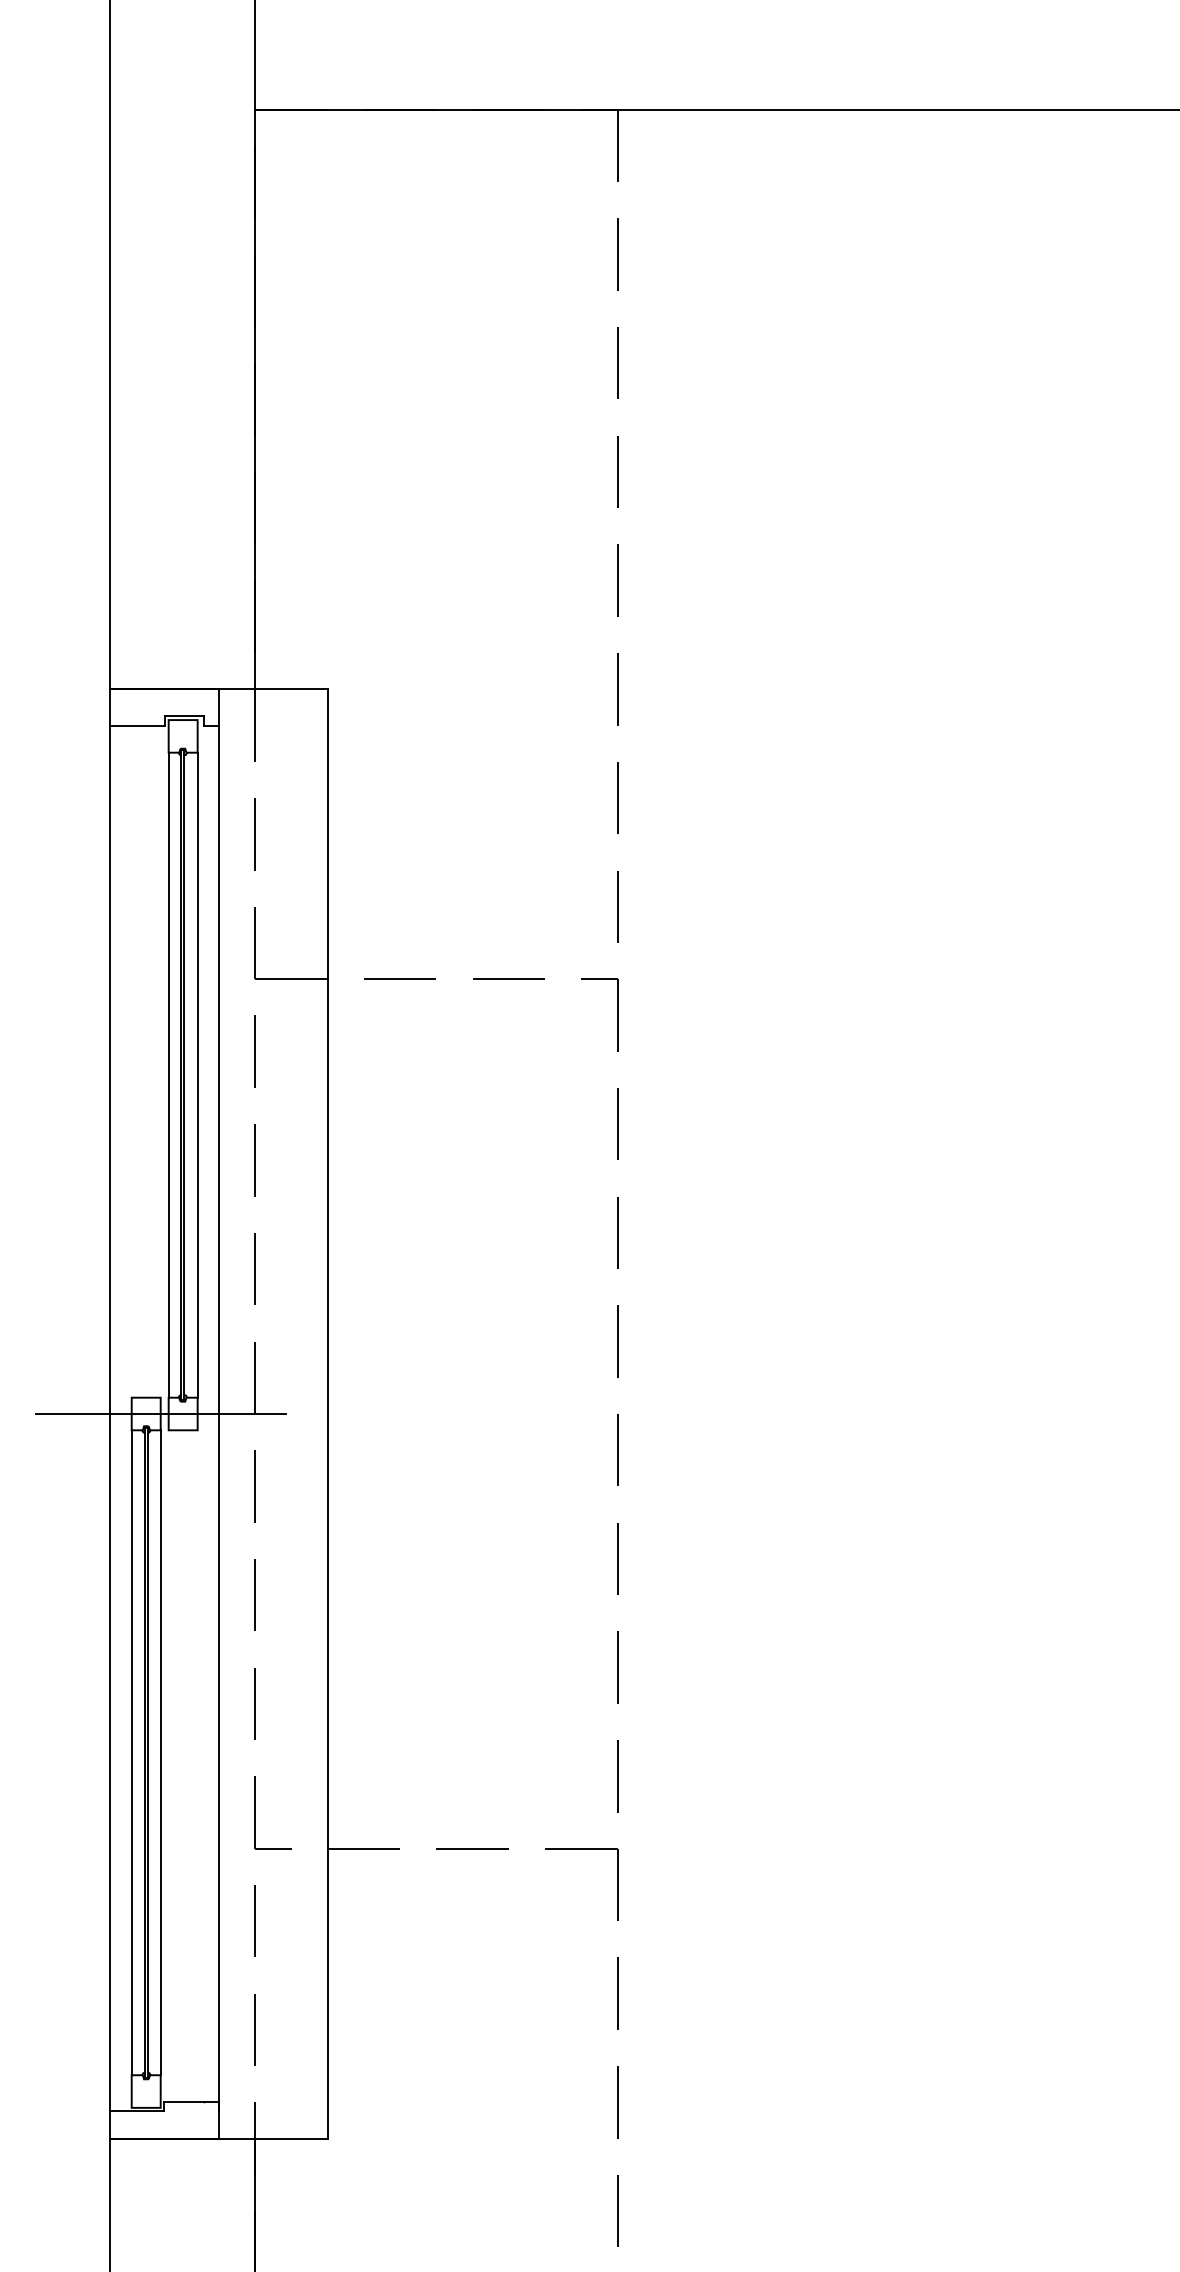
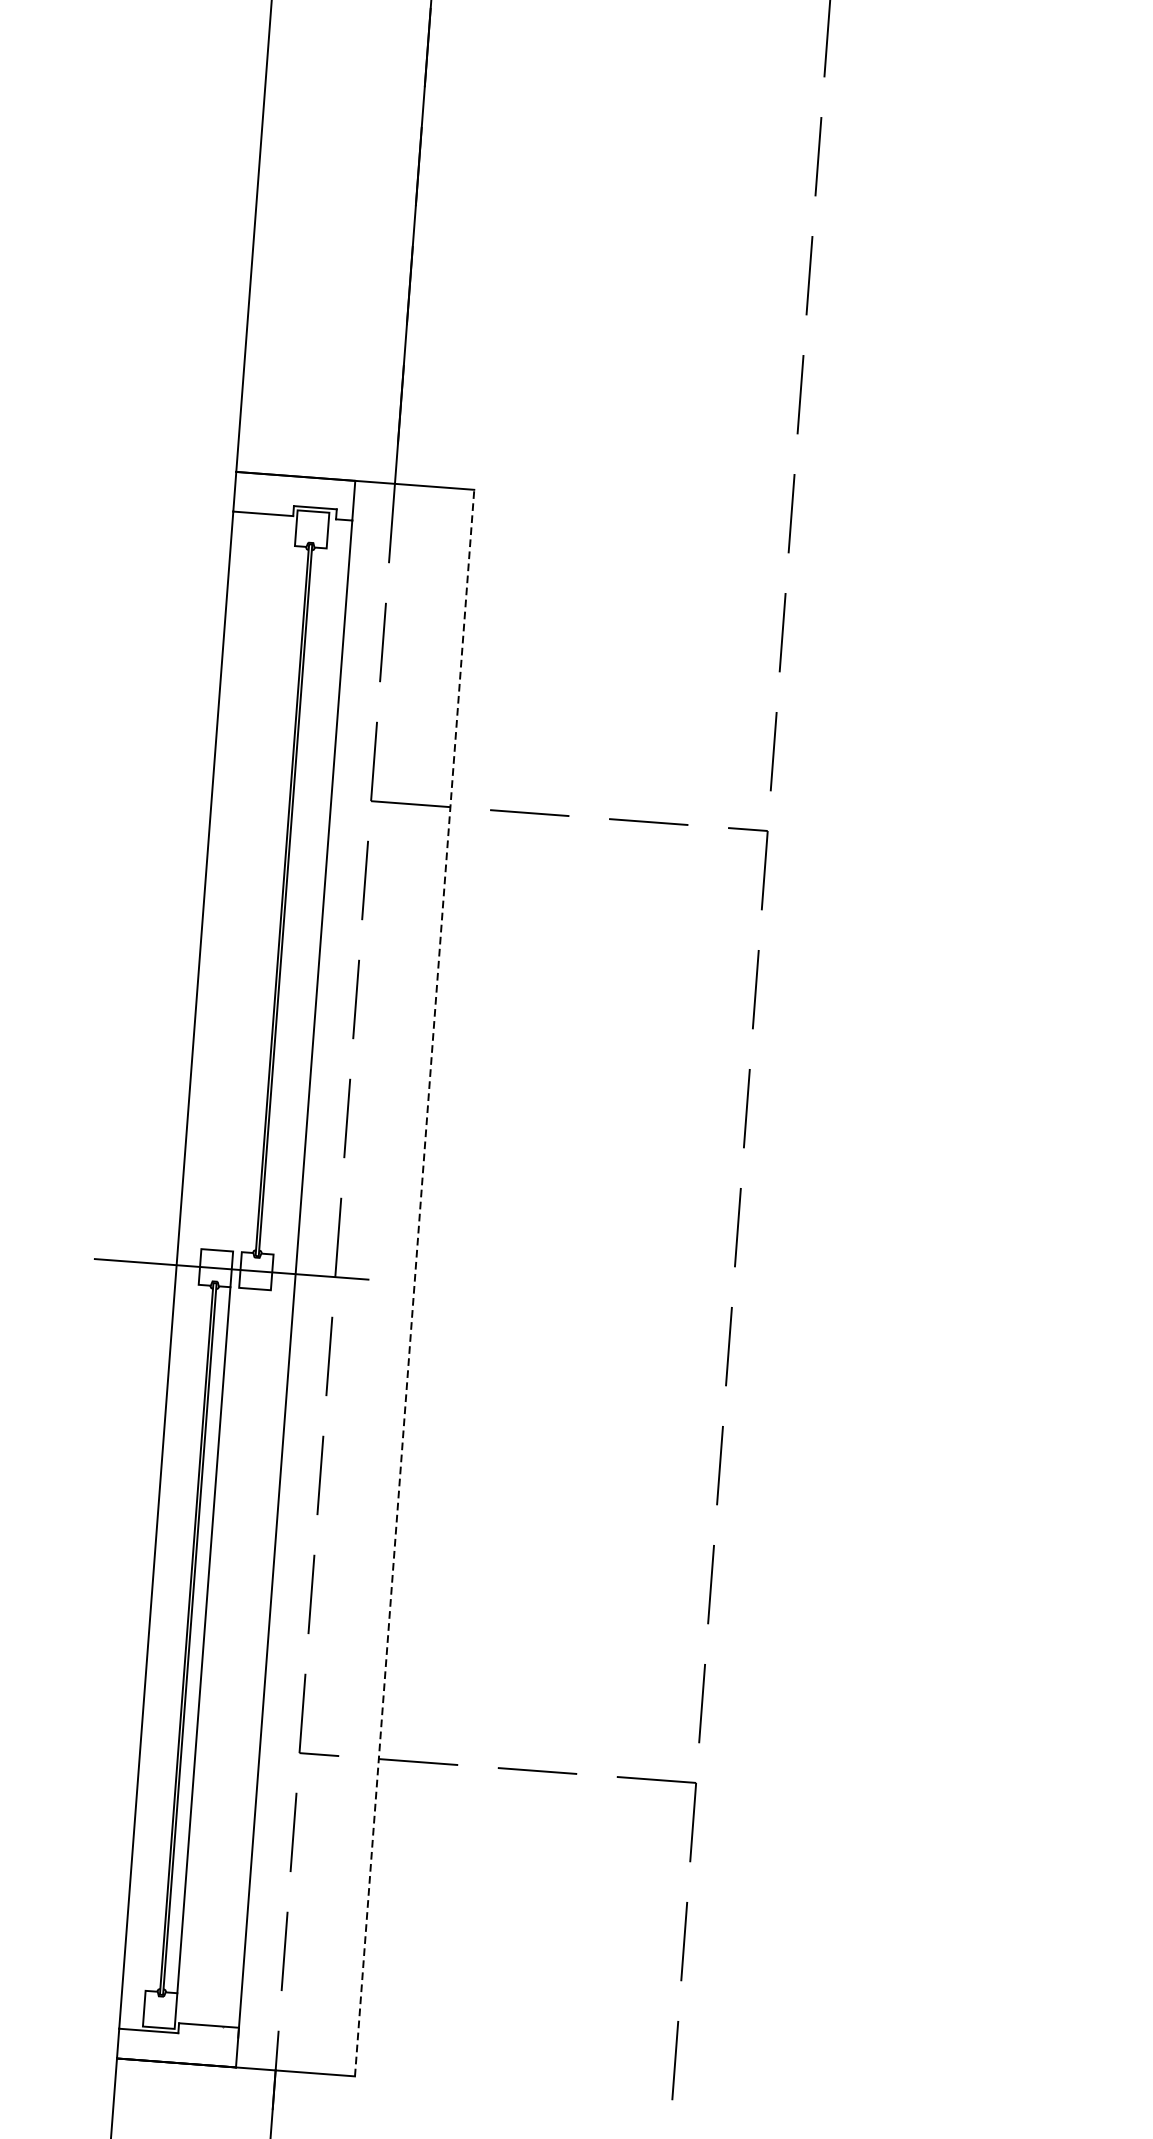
line: (168, 1074) -> (268, 898), removed
line: (197, 1074) -> (300, 900), removed
line: (327, 1414) -> (414, 1283), solid -> dashed
line: (131, 1752) -> (171, 1637), removed

